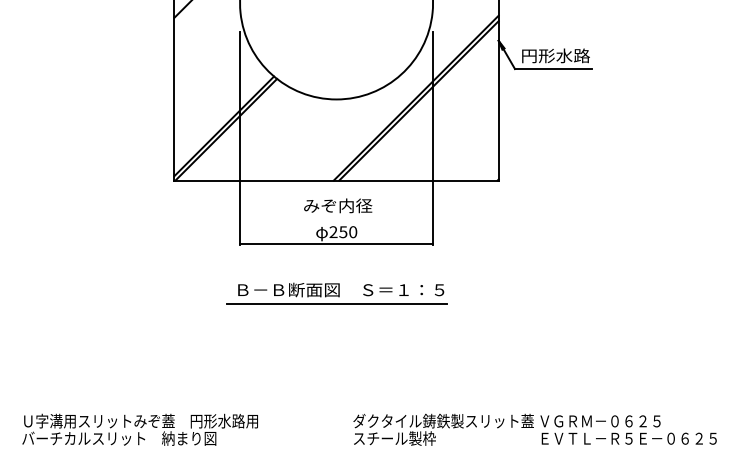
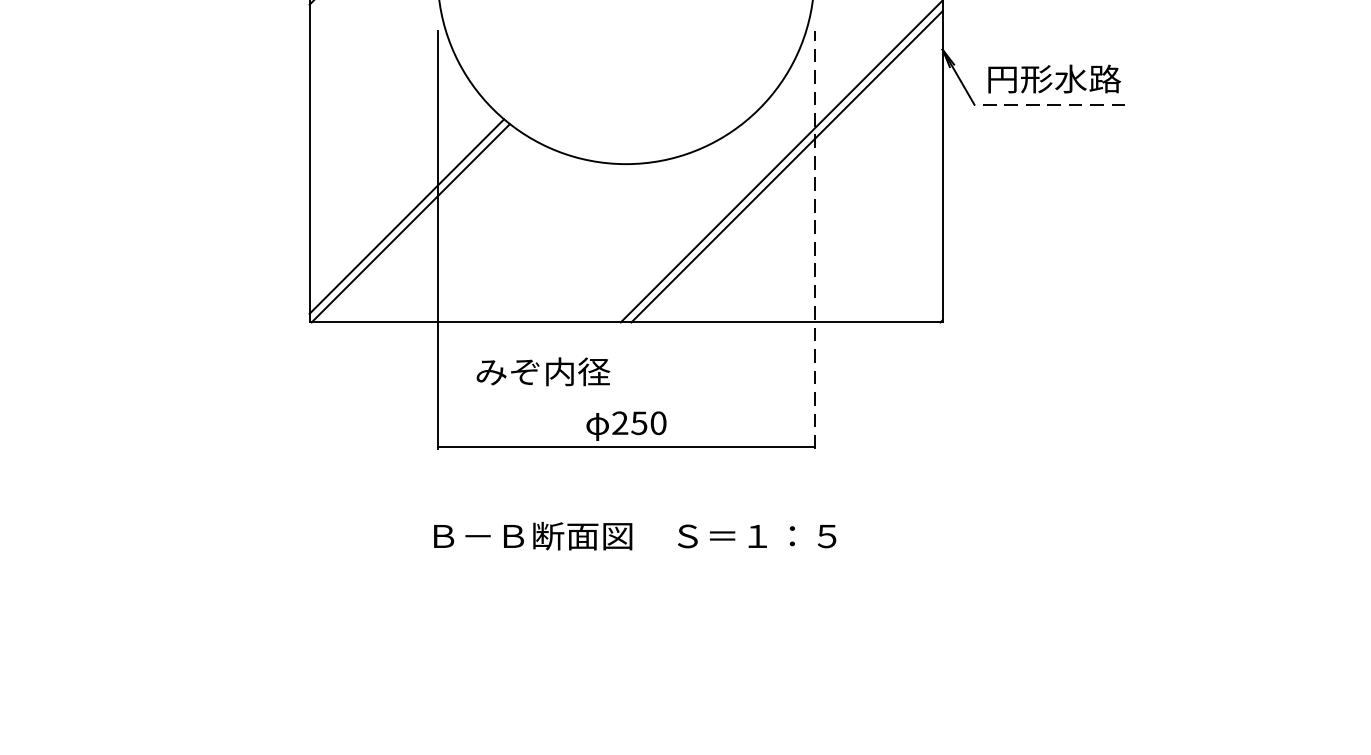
line: (553, 69) -> (1049, 105), solid -> dashed
line: (433, 138) -> (815, 240), solid -> dashed
text: (338, 205) -> (543, 371), moved
line: (336, 304) -> (625, 564), removed

